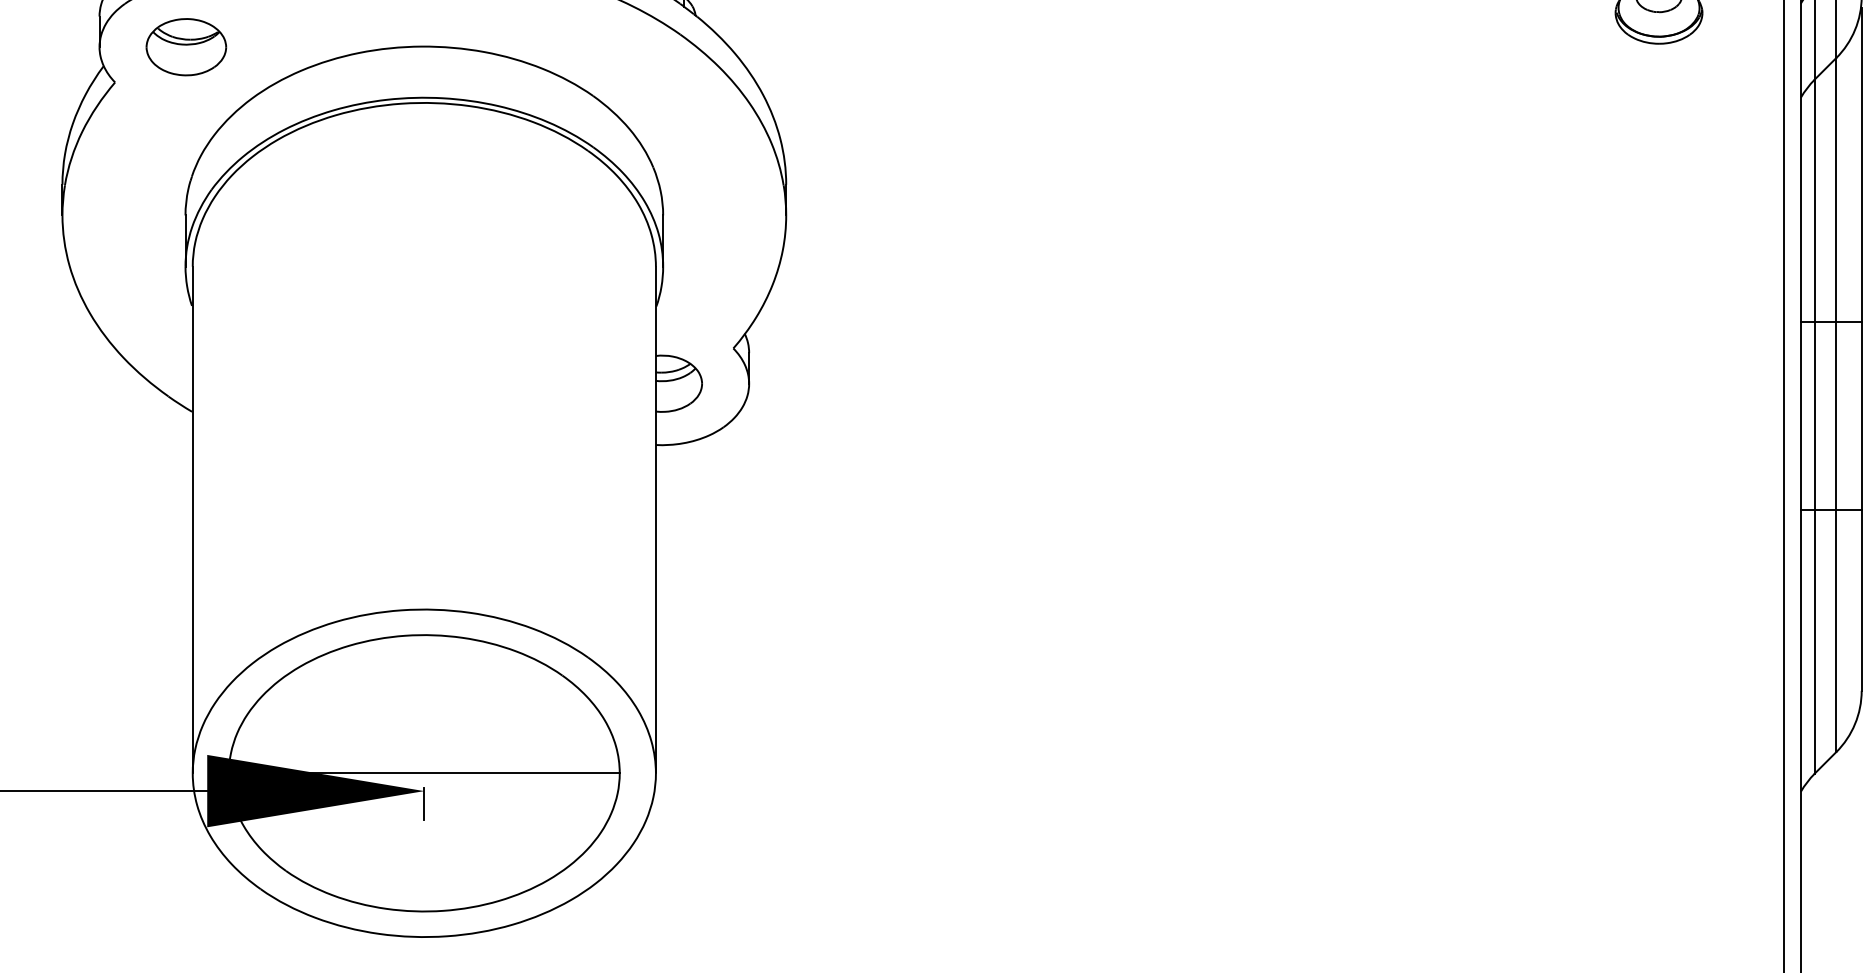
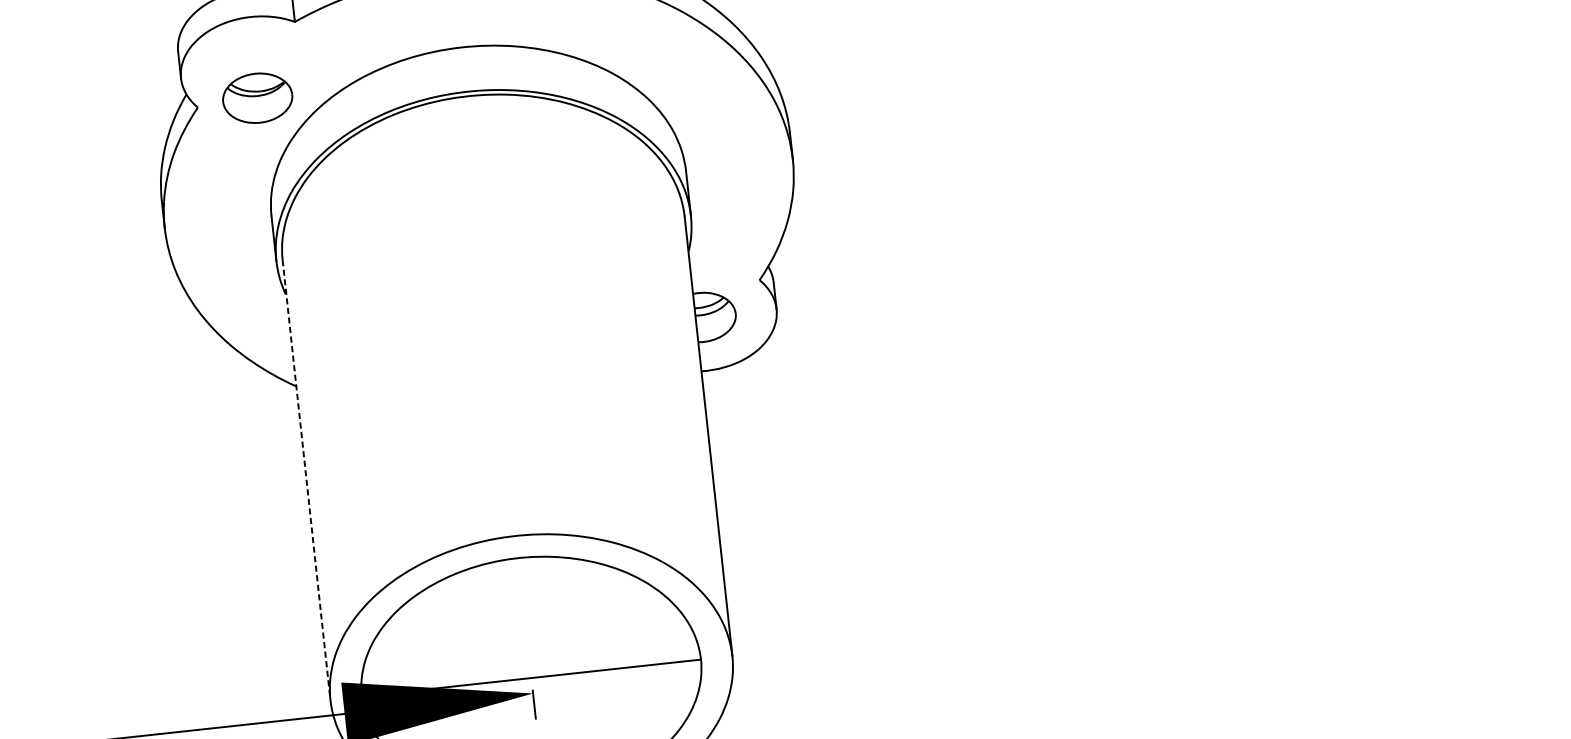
part: (186, 47) -> (257, 98), moved
line: (192, 520) -> (306, 480), solid -> dashed

